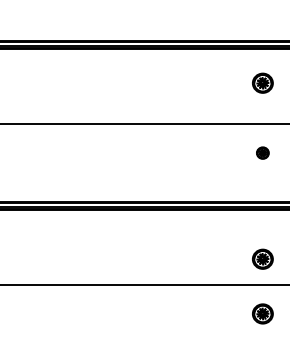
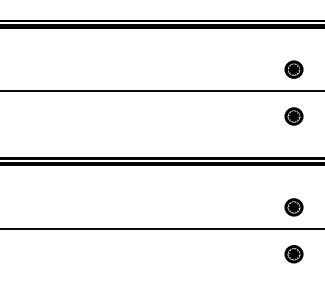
part: (262, 83) -> (293, 69), moved
part: (262, 153) -> (293, 116), size x1.67

